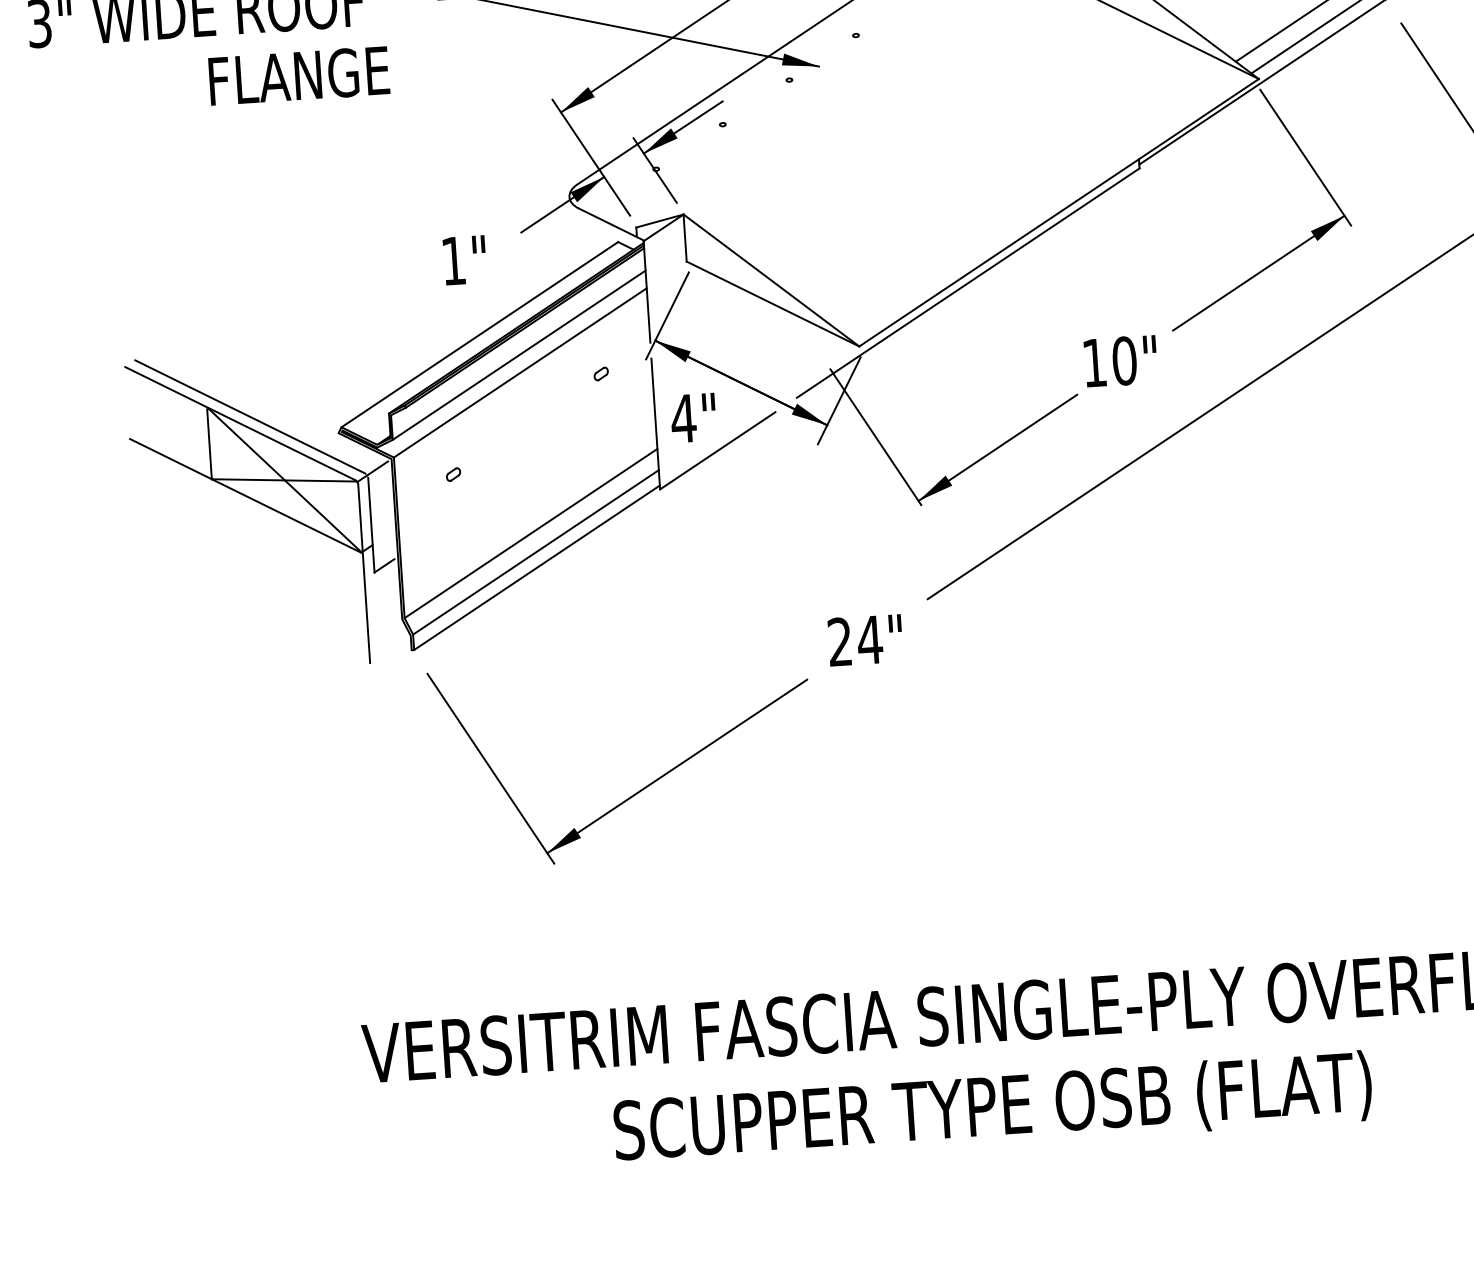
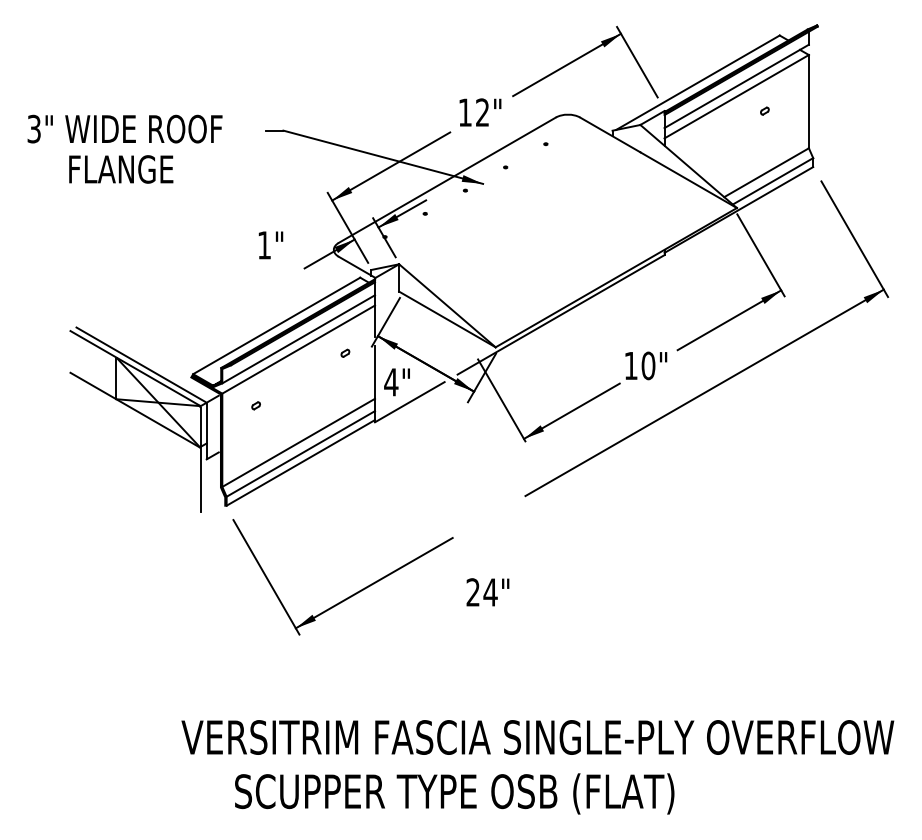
text: (299, 76) -> (121, 169), moved
text: (464, 260) -> (270, 245), moved
text: (864, 640) -> (487, 592), moved
text: (992, 1109) -> (454, 793), moved

